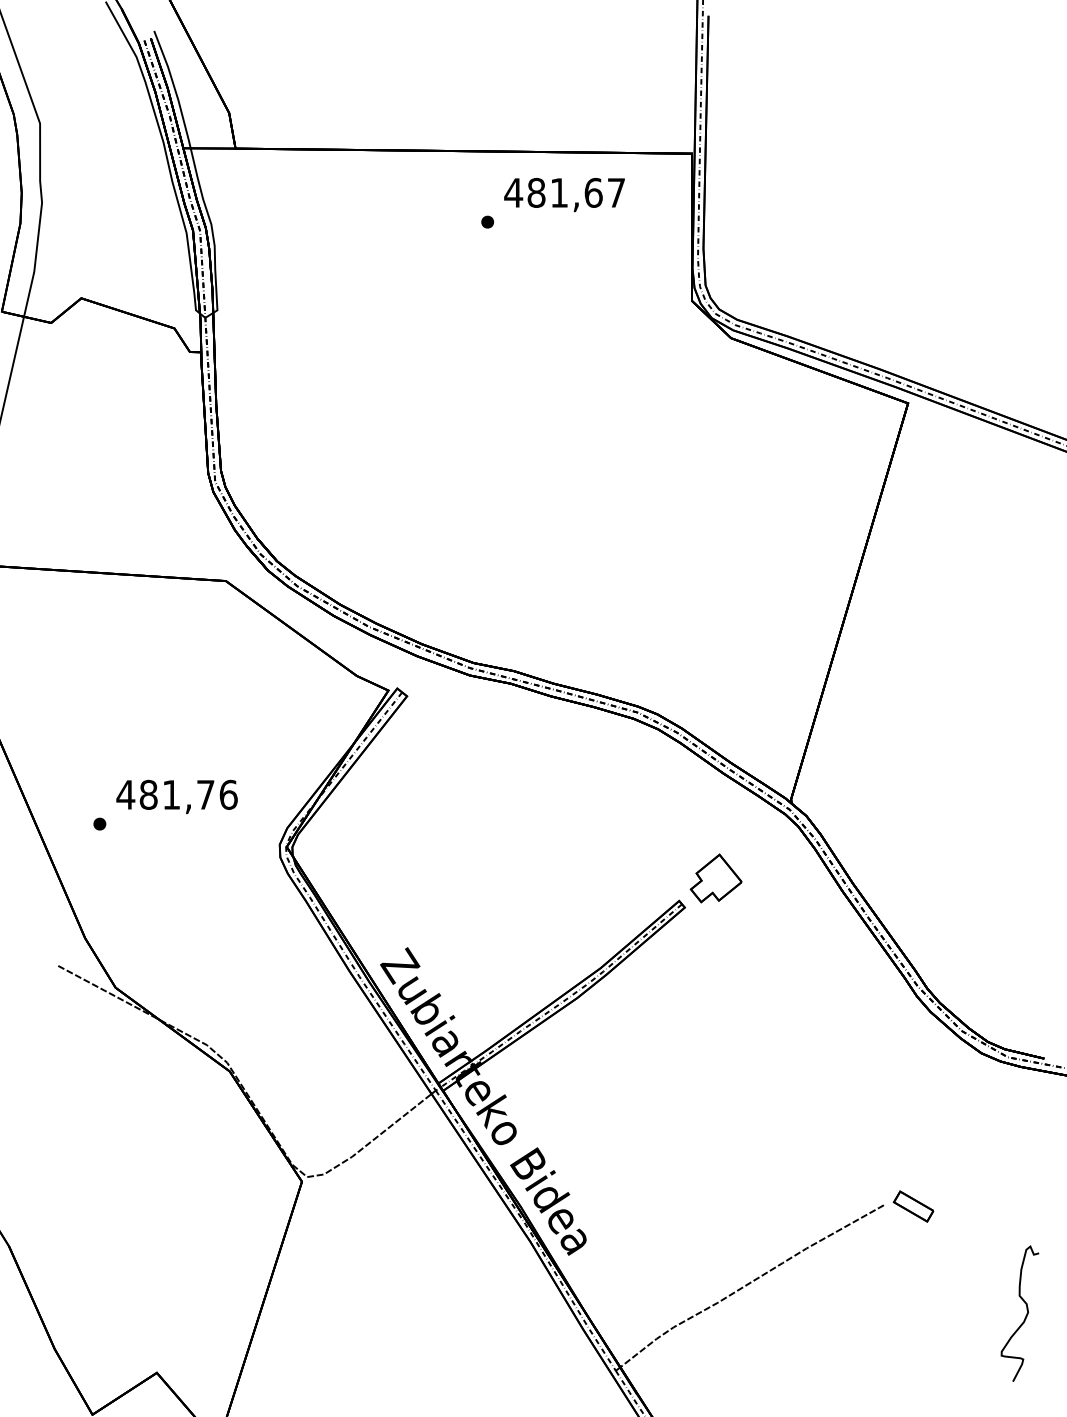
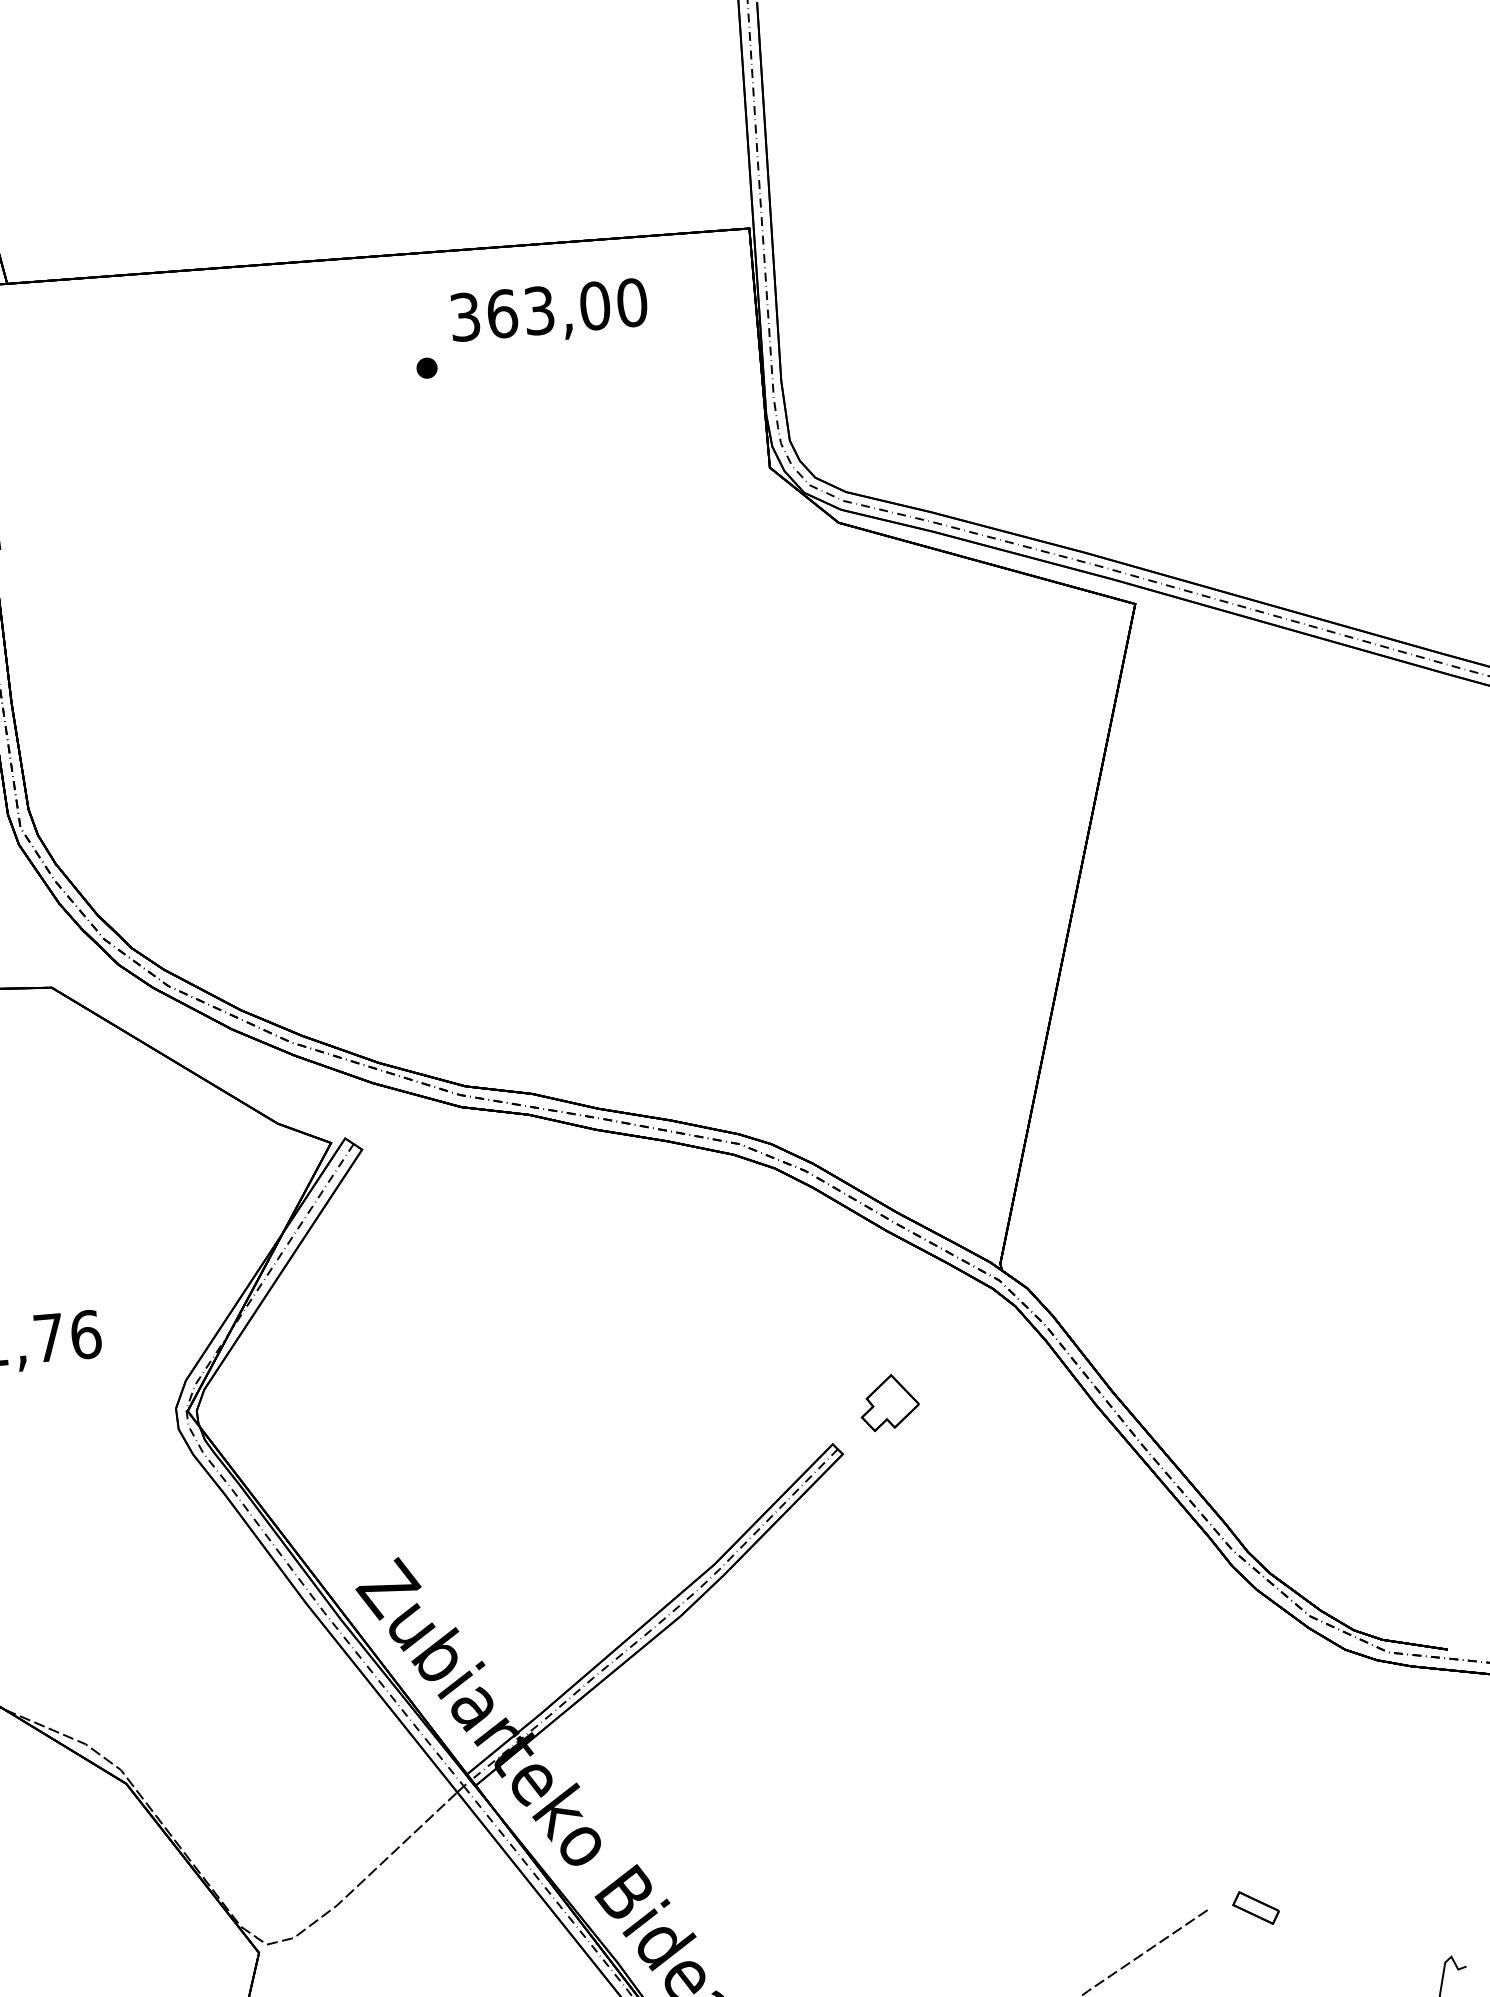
text: (564, 192) -> (547, 309), 481,67 -> 363,00
part: (715, 878) -> (888, 1402), size x0.7
part: (913, 1206) -> (1255, 1907), size x0.7

